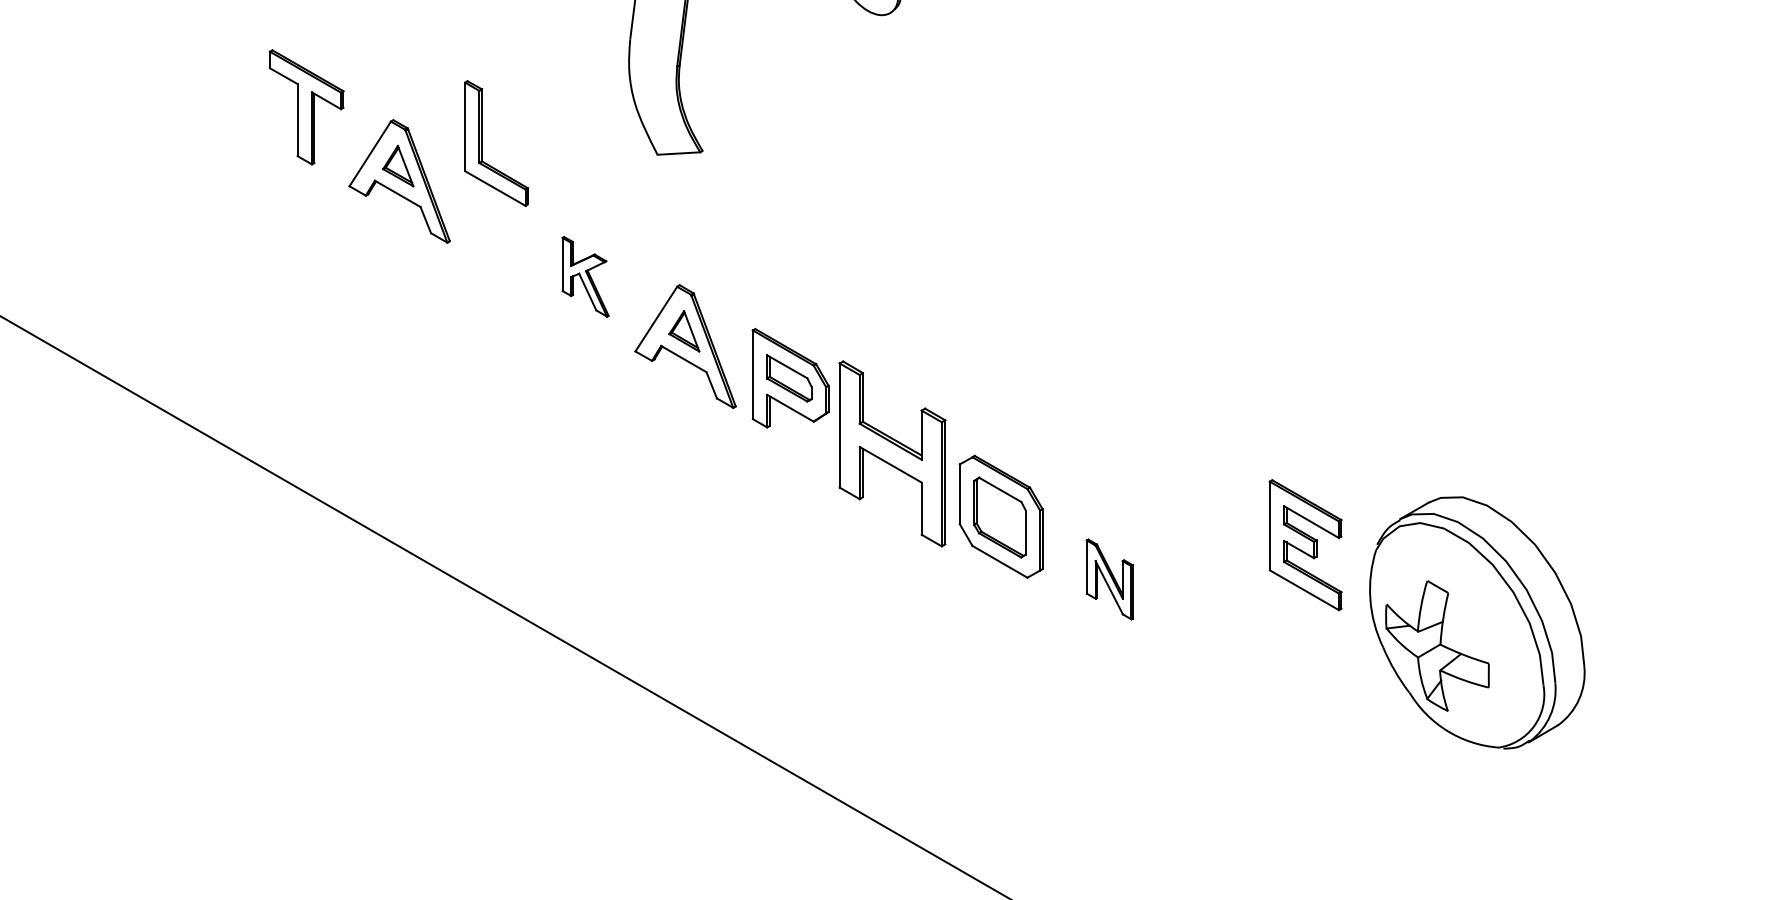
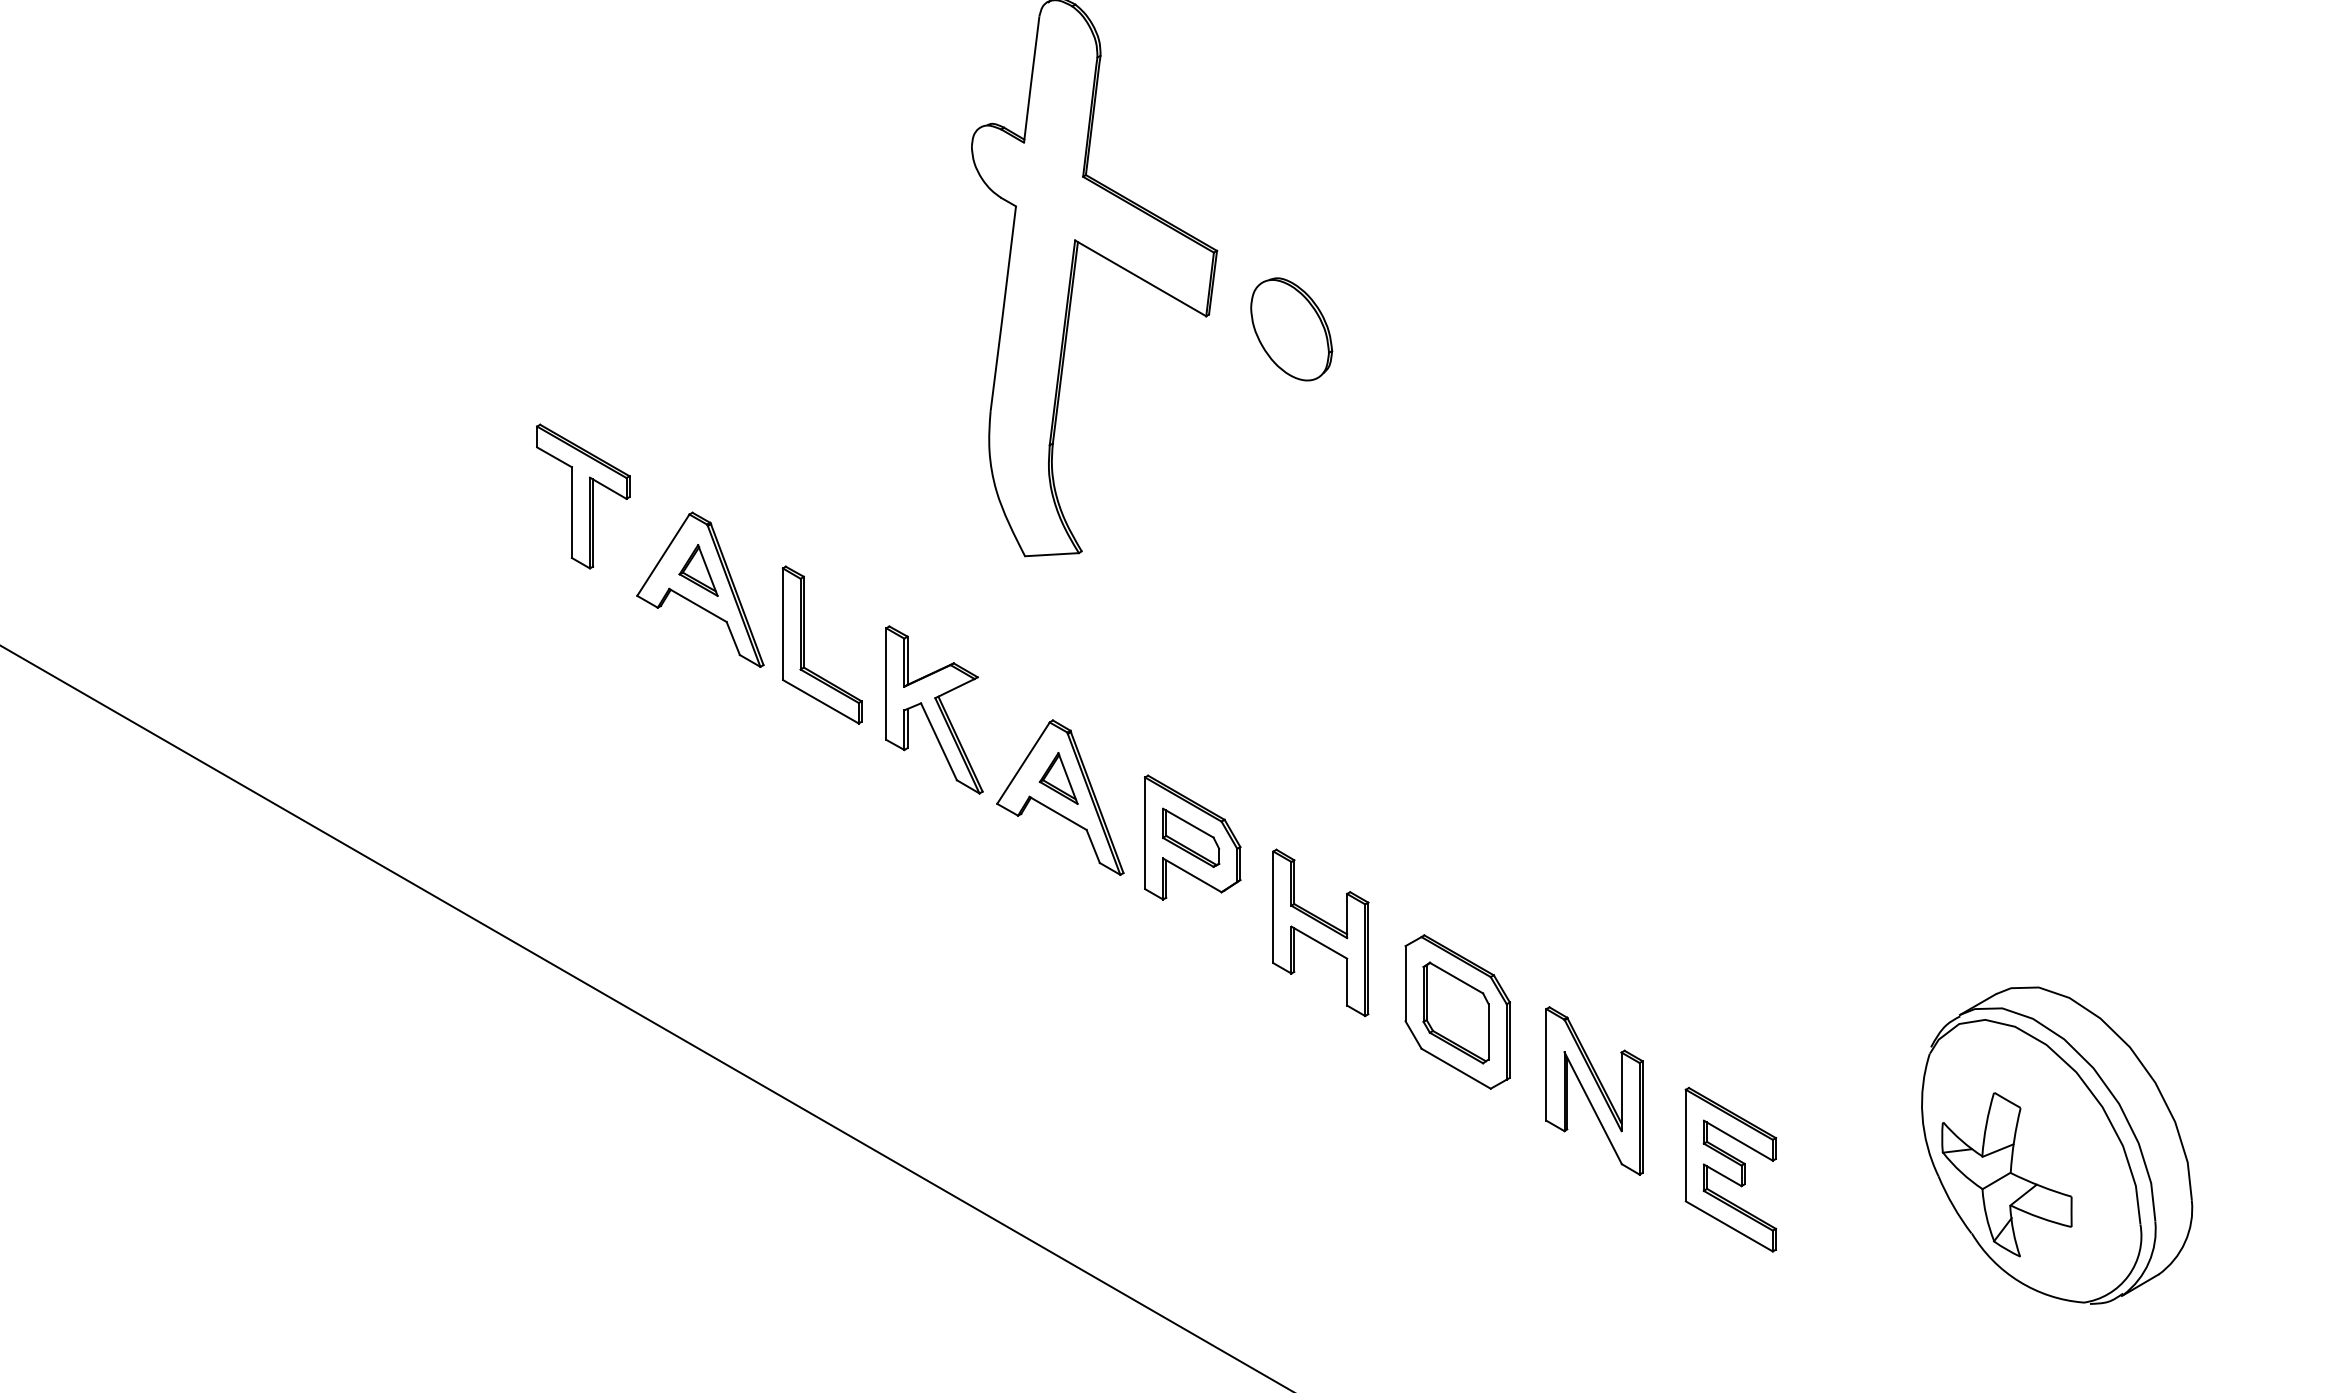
part: (482, 143) -> (804, 644), moved
part: (585, 276) -> (934, 709), size x1.67
part: (892, 453) -> (1320, 932), size x0.71
part: (1305, 544) -> (1730, 1169), moved
part: (1109, 579) -> (1594, 1090), size x1.67

